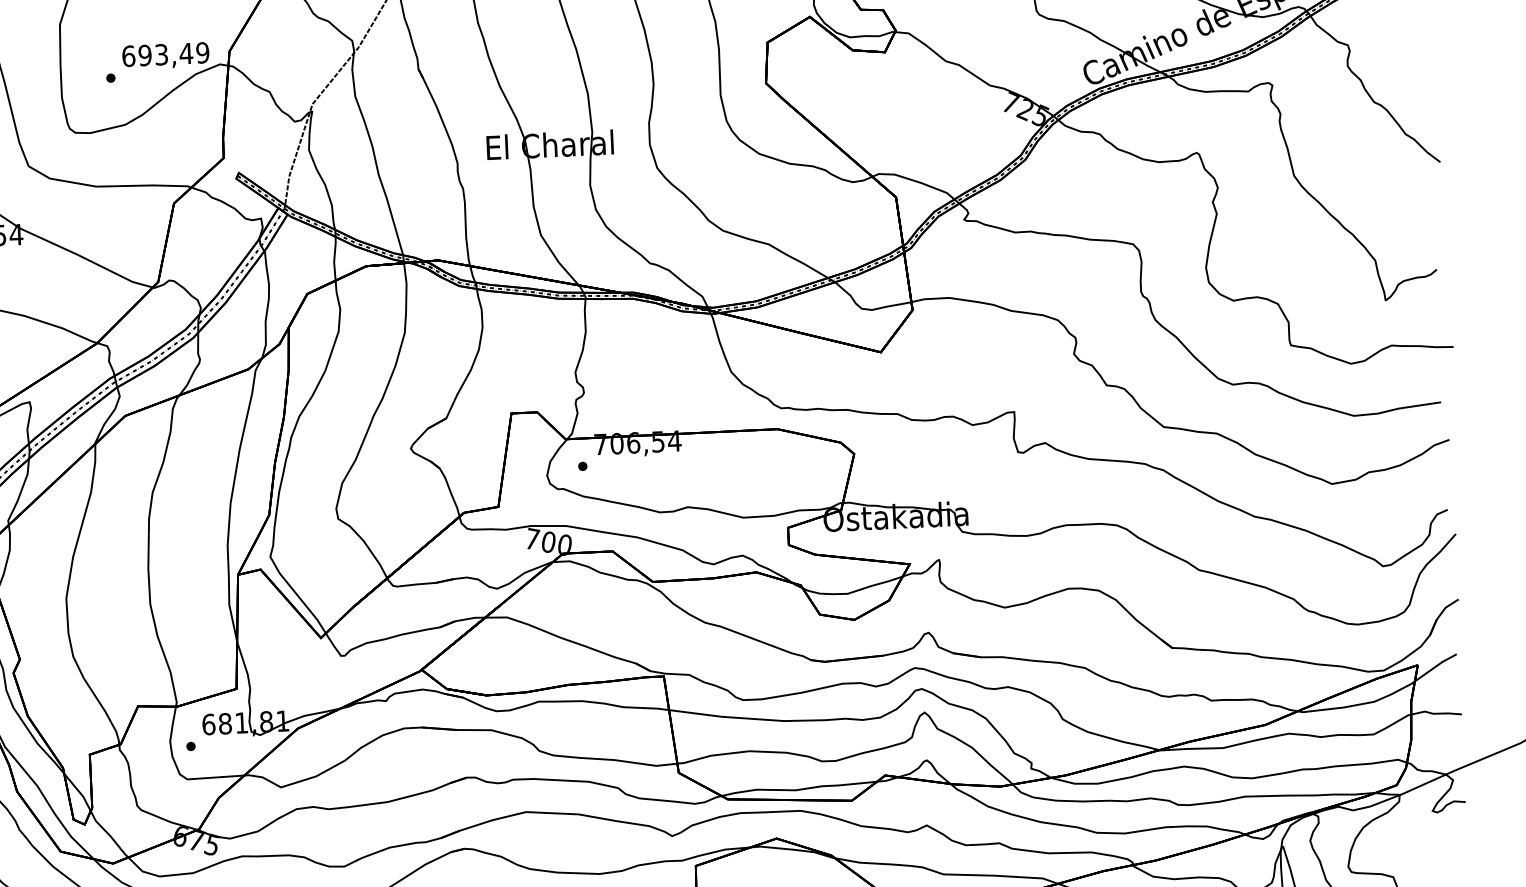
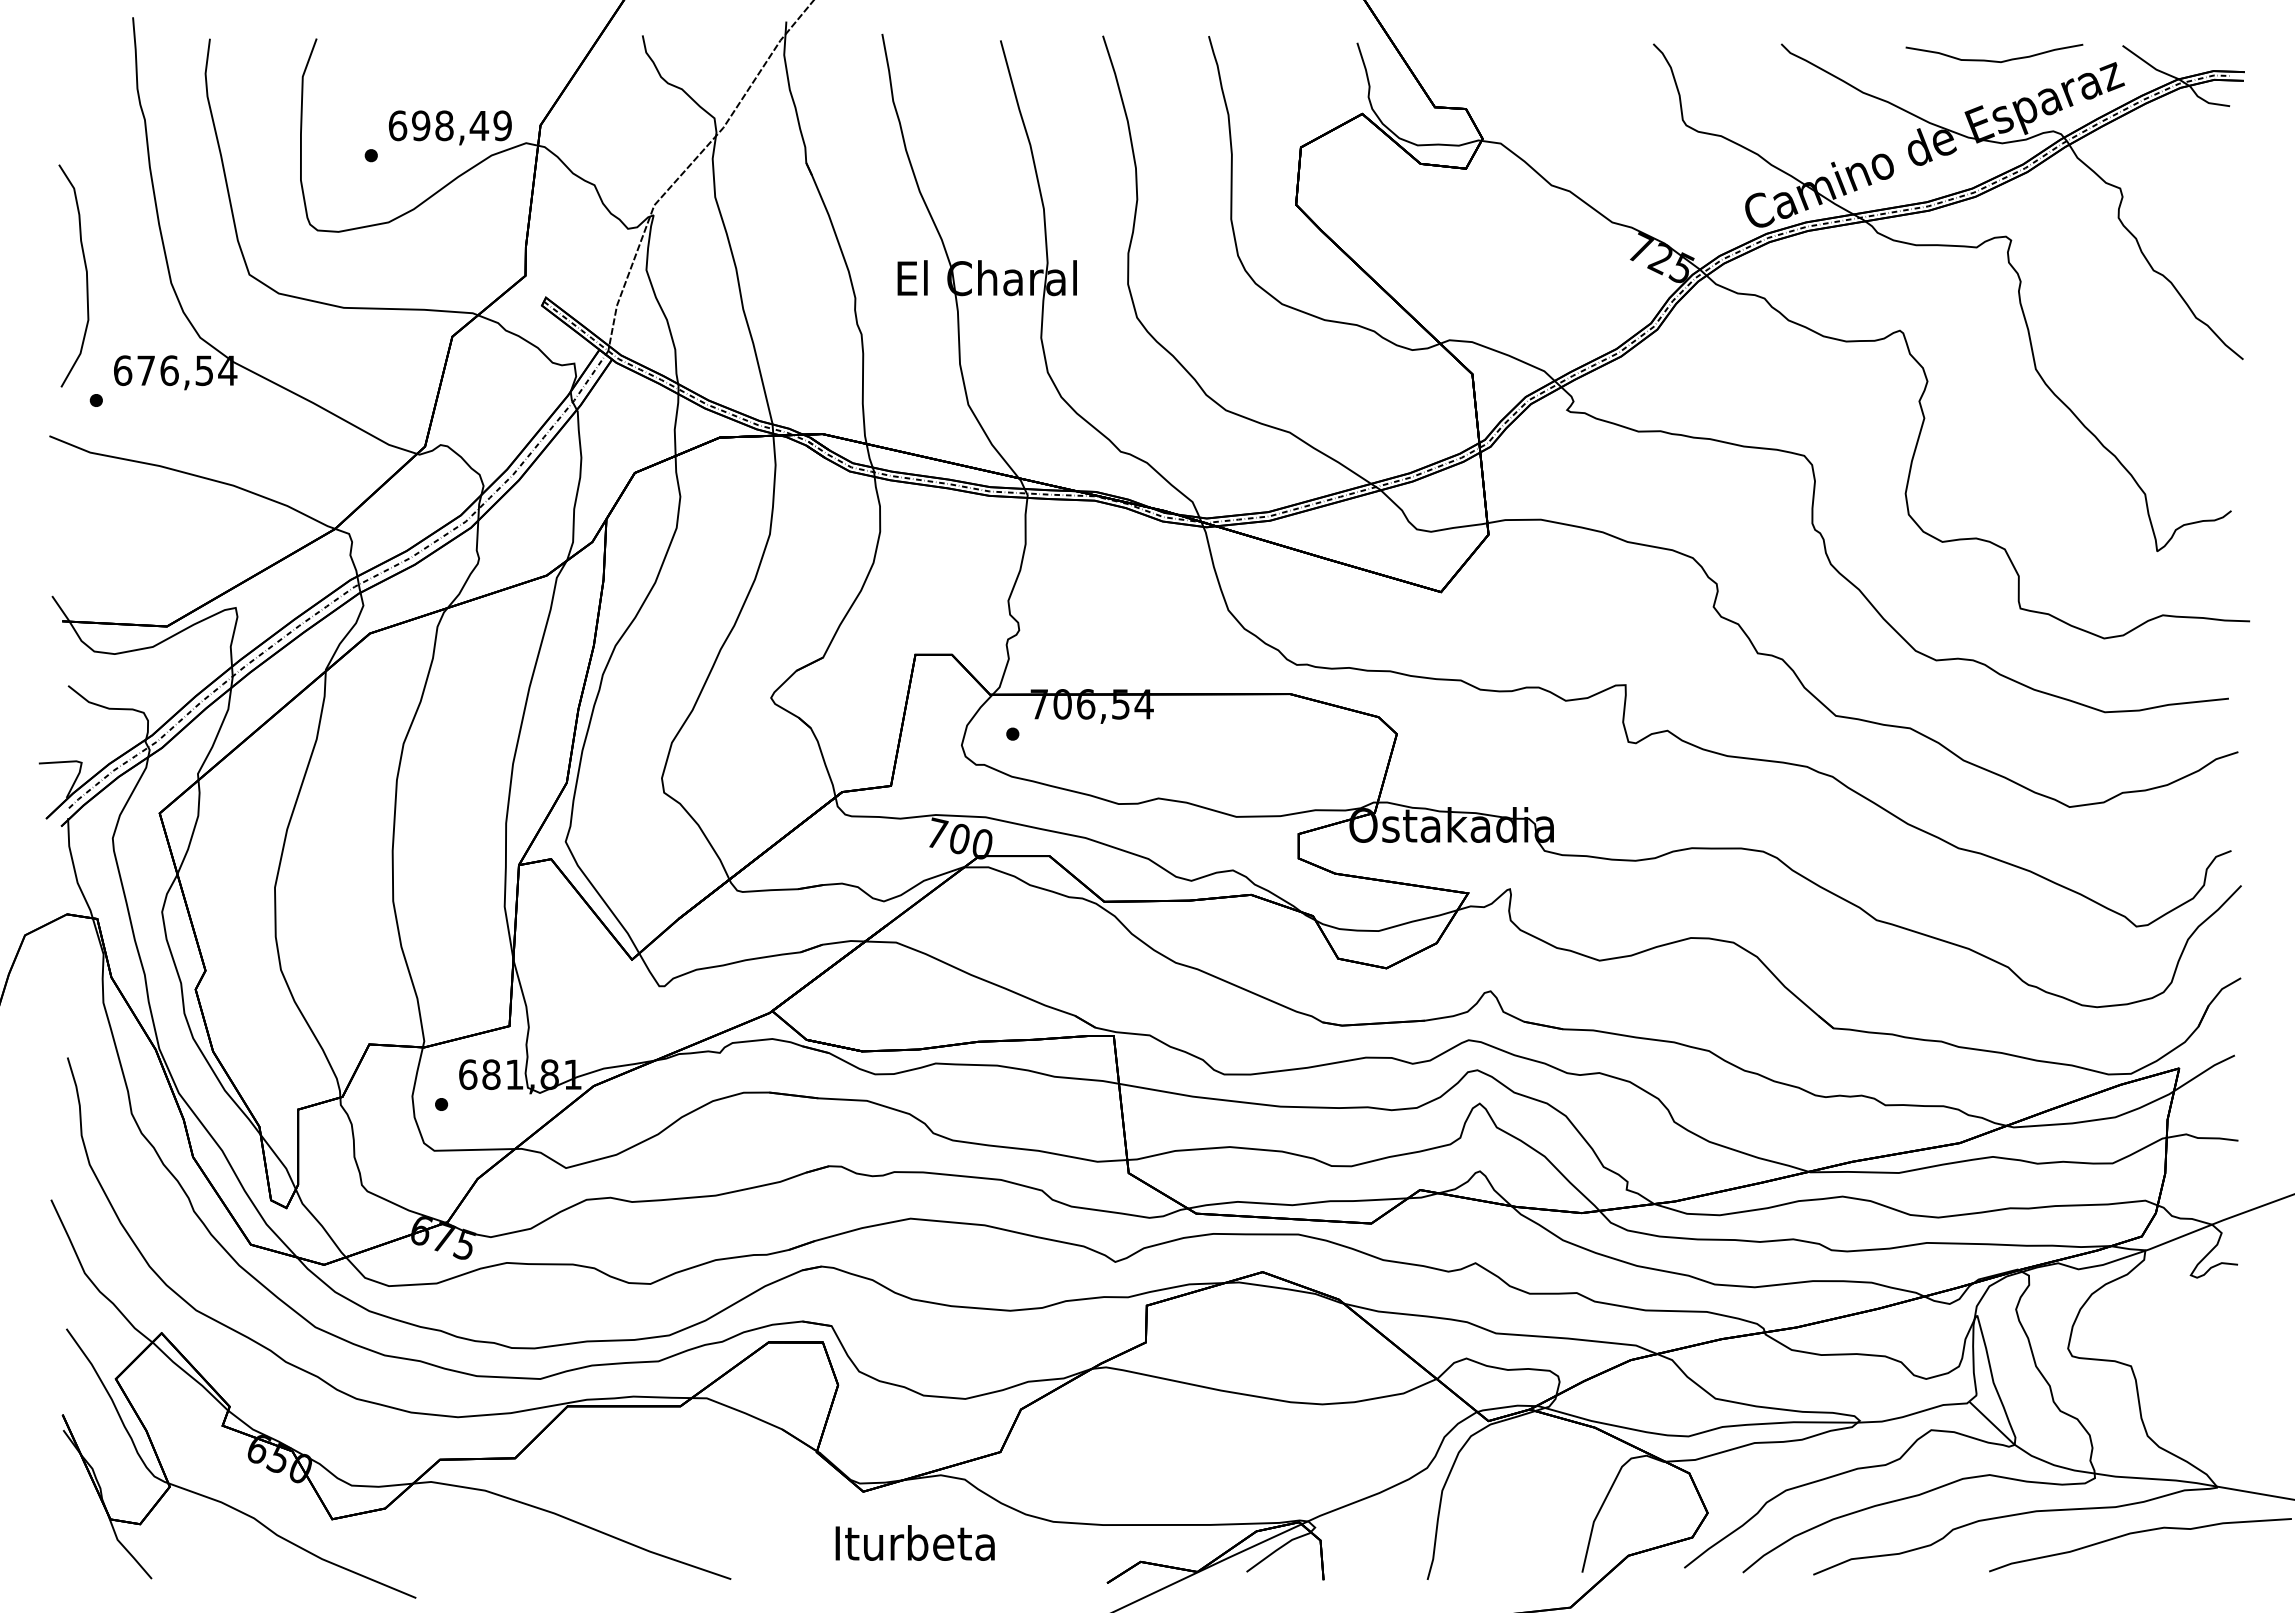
text: (161, 54) -> (444, 125), 693,49 -> 698,49

